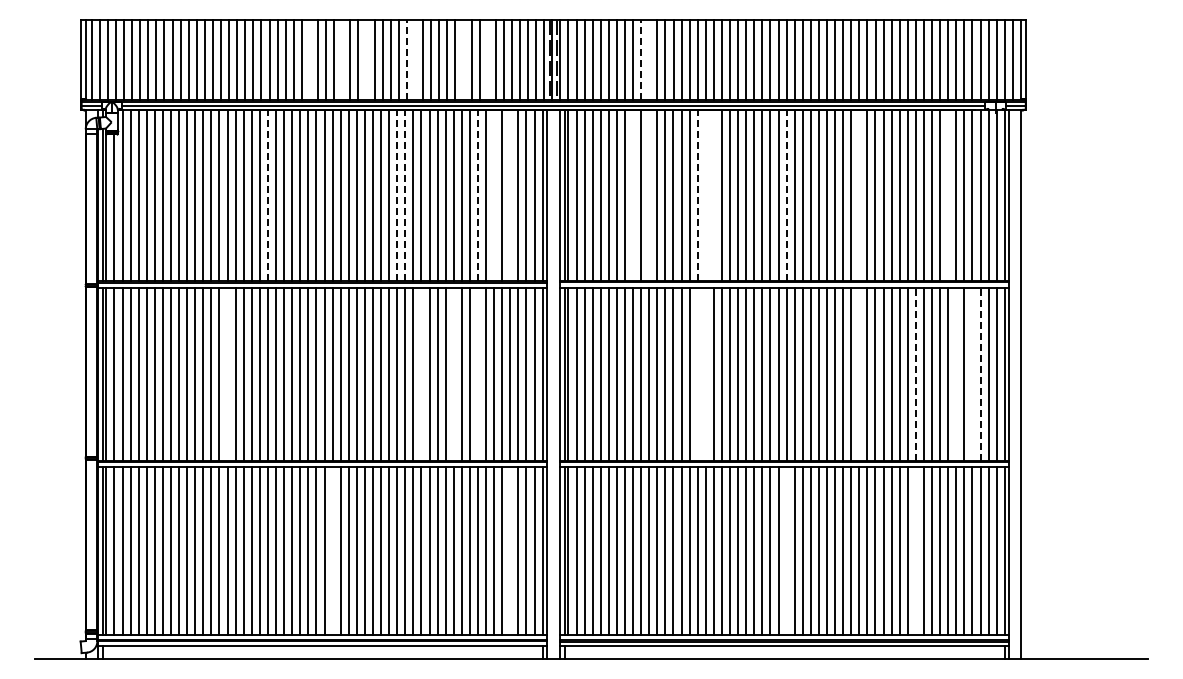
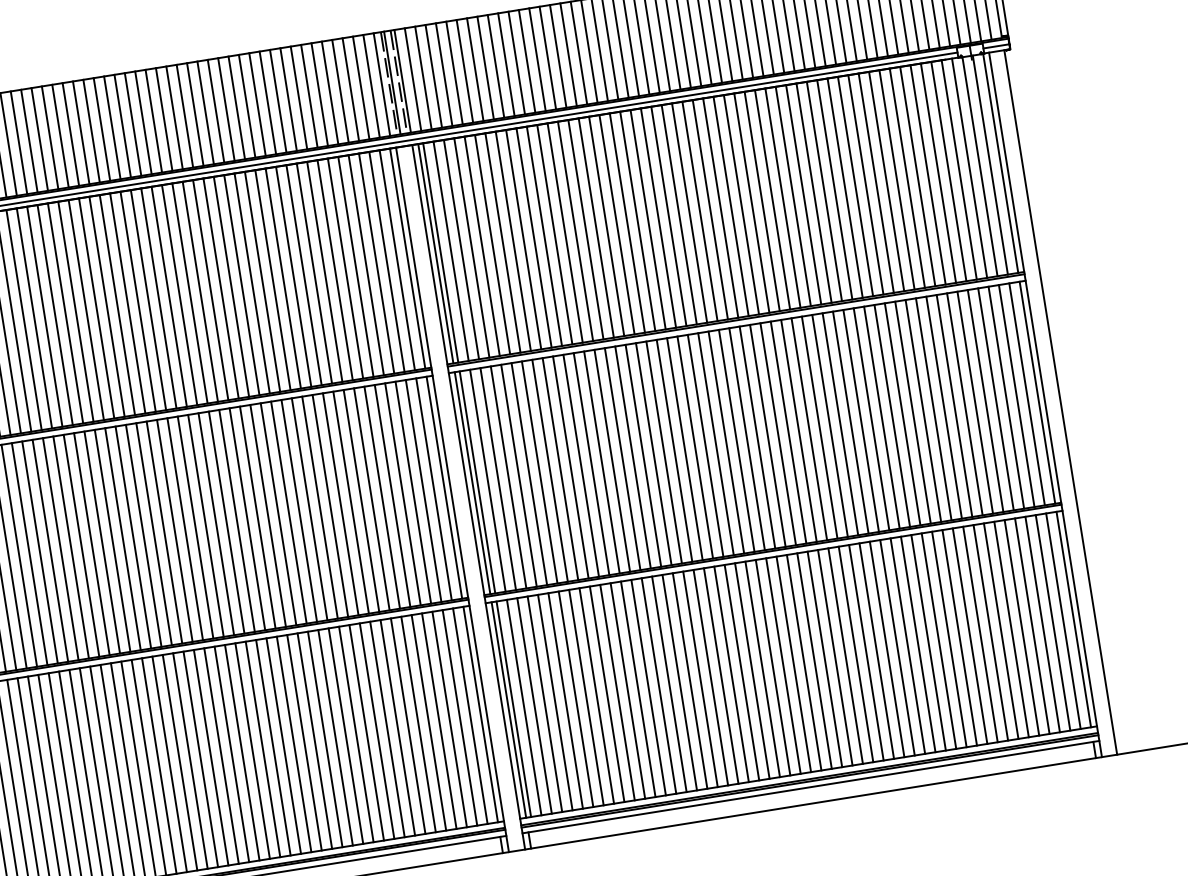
line: (406, 59) -> (205, 112), dashed -> solid
line: (641, 59) -> (506, 63), dashed -> solid
line: (309, 60) -> (80, 133), added
line: (342, 60) -> (123, 126), added
line: (366, 60) -> (153, 121), added
line: (414, 60) -> (215, 111), added
line: (463, 60) -> (278, 101), added
line: (487, 60) -> (309, 96), added
line: (649, 60) -> (517, 63), added
line: (633, 194) -> (524, 238), added
line: (649, 194) -> (544, 235), added
line: (697, 194) -> (606, 225), dashed -> solid
line: (705, 194) -> (616, 223), added
line: (713, 194) -> (626, 222), added
line: (786, 194) -> (720, 207), dashed -> solid
line: (859, 194) -> (814, 192), added
line: (948, 194) -> (928, 173), added
line: (267, 195) -> (54, 315), dashed -> solid
line: (397, 195) -> (221, 288), dashed -> solid
line: (405, 195) -> (231, 286), dashed -> solid
line: (478, 195) -> (325, 271), dashed -> solid
line: (494, 195) -> (345, 268), added
line: (510, 195) -> (366, 265), added
line: (227, 373) -> (39, 551), added
line: (421, 373) -> (288, 511), added
line: (453, 373) -> (329, 505), added
line: (478, 373) -> (361, 500), added
line: (697, 373) -> (643, 455), added
line: (705, 373) -> (653, 453), added
line: (859, 373) -> (850, 421), added
line: (915, 373) -> (922, 410), dashed -> solid
line: (956, 373) -> (975, 401), added
line: (972, 373) -> (995, 398), added
line: (980, 373) -> (1006, 396), dashed -> solid
line: (332, 550) -> (211, 757), added
line: (510, 550) -> (439, 720), added
line: (786, 550) -> (793, 664), added
line: (915, 550) -> (959, 637), added

